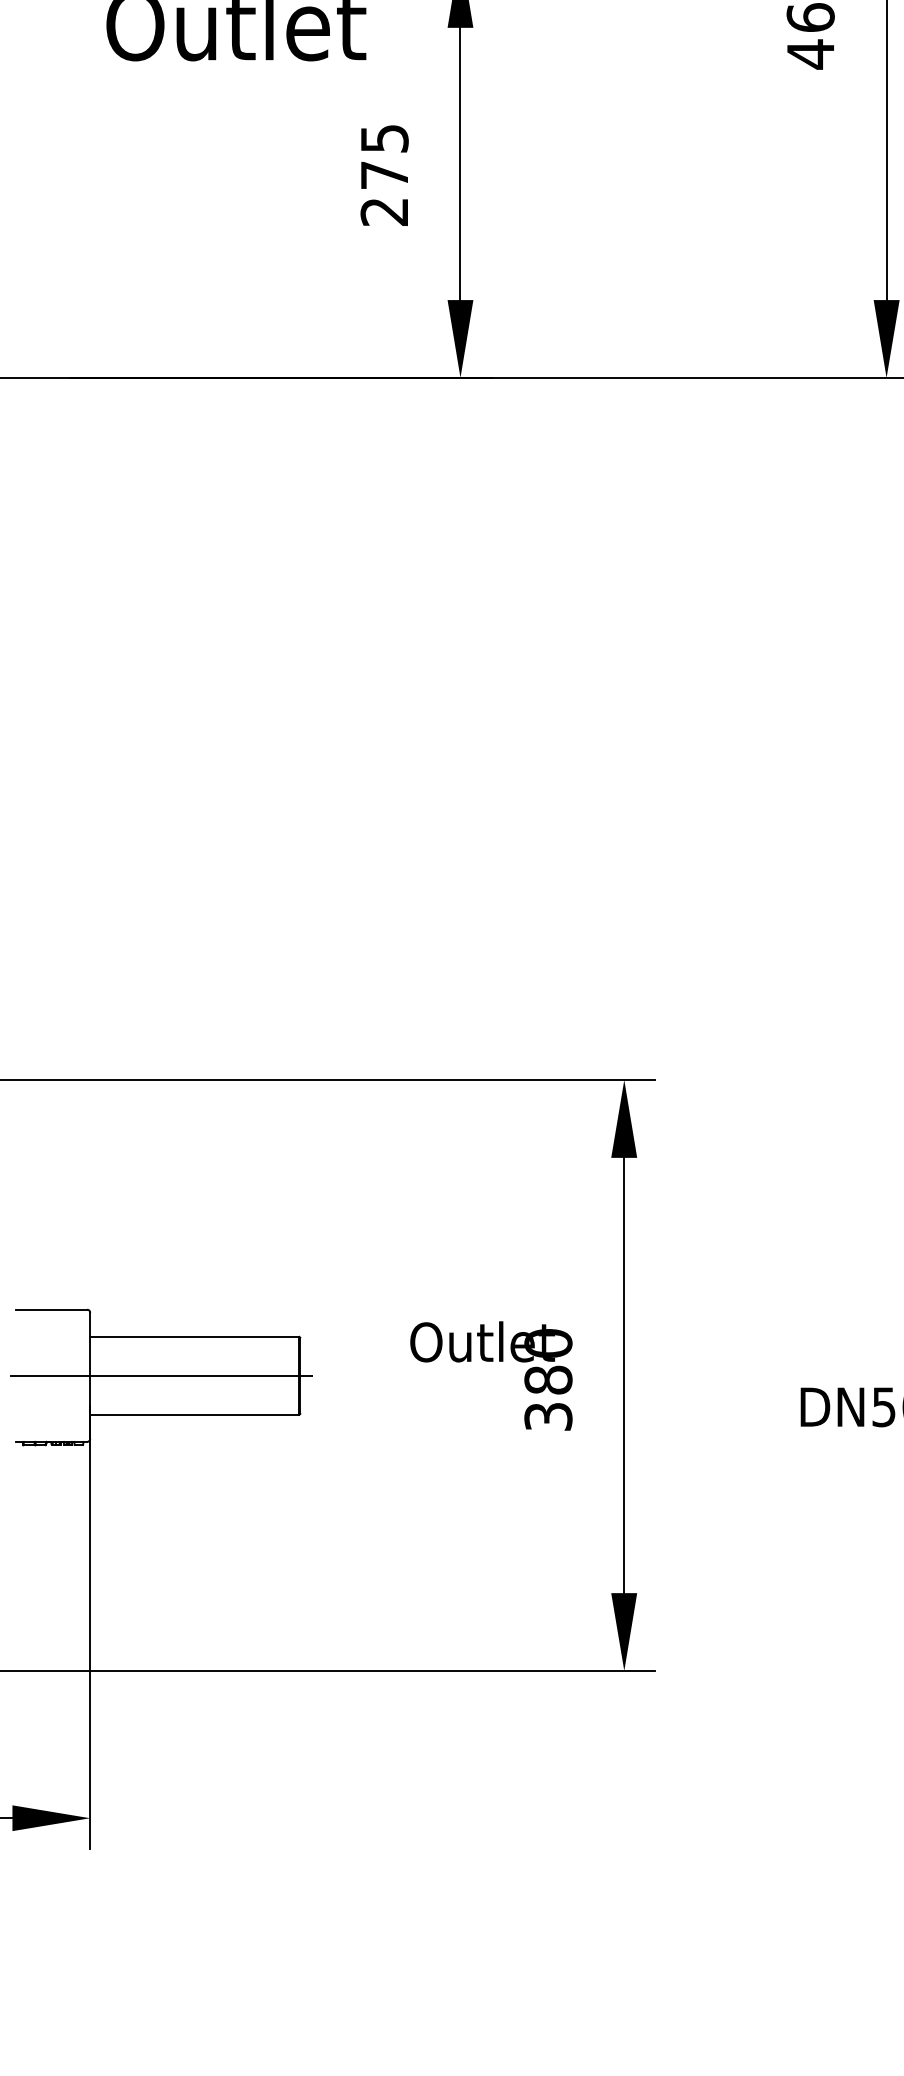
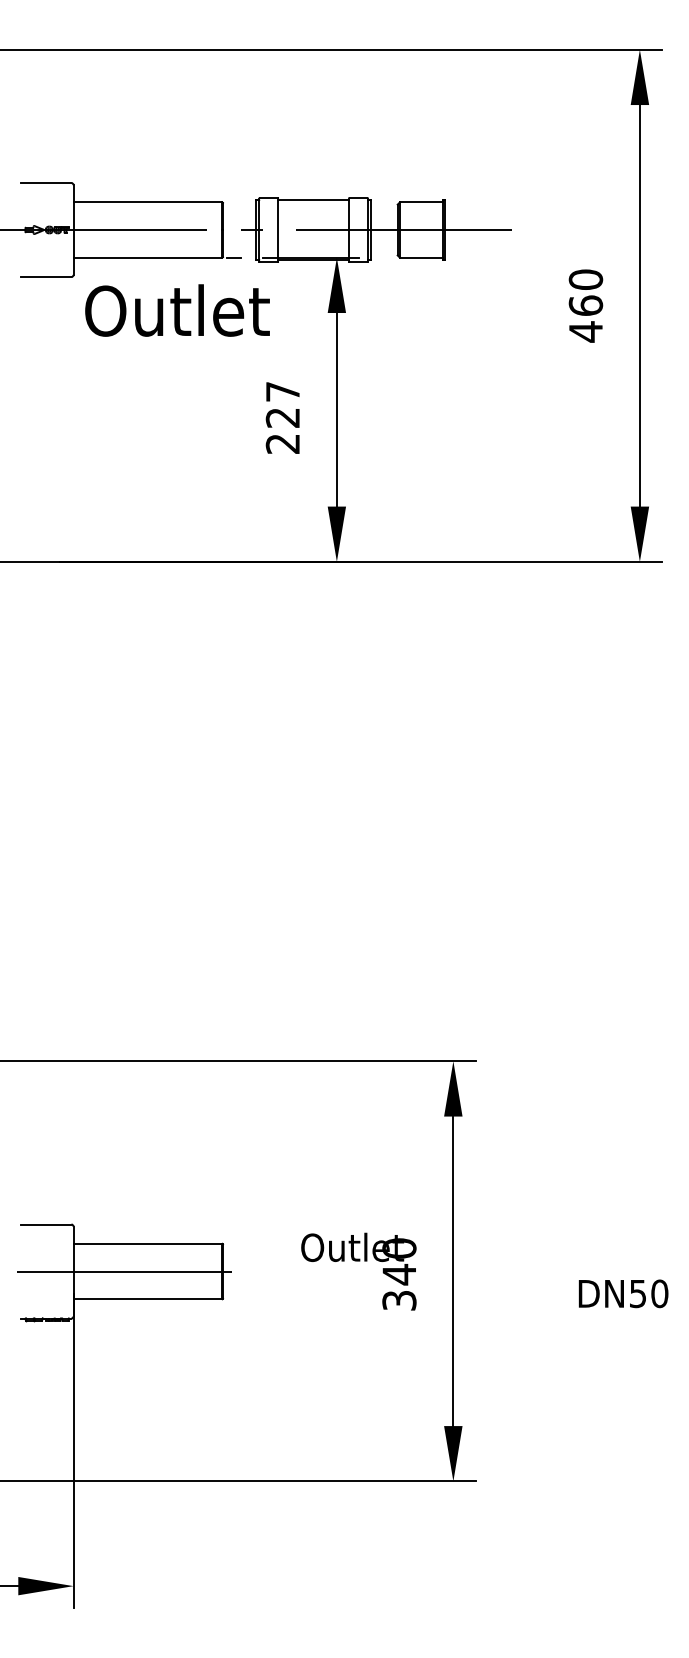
text: (383, 156) -> (282, 404), 275 -> 227
text: (548, 1379) -> (399, 1274), 380 -> 340

